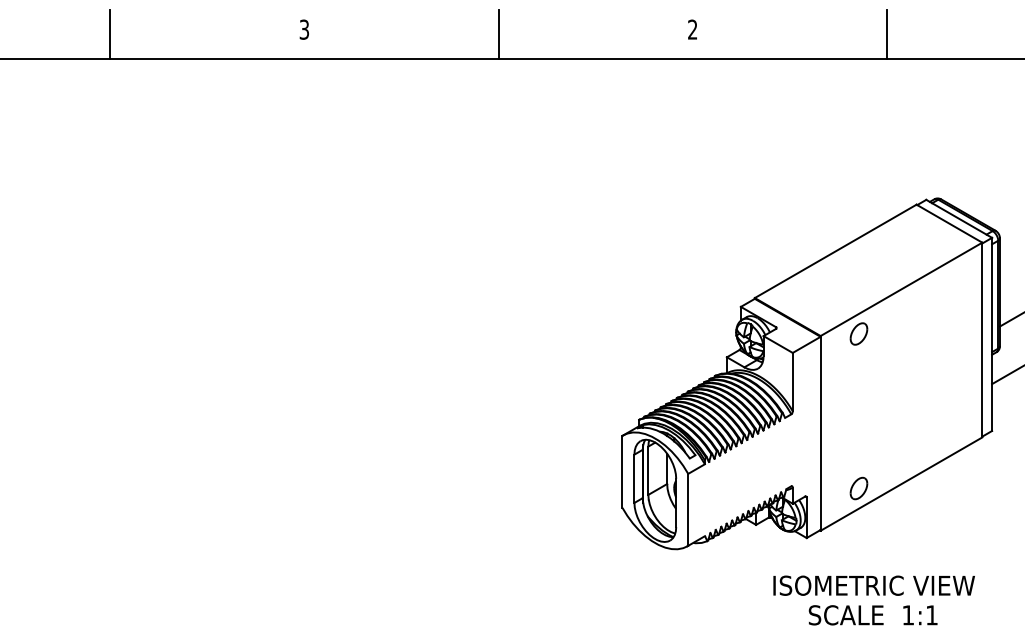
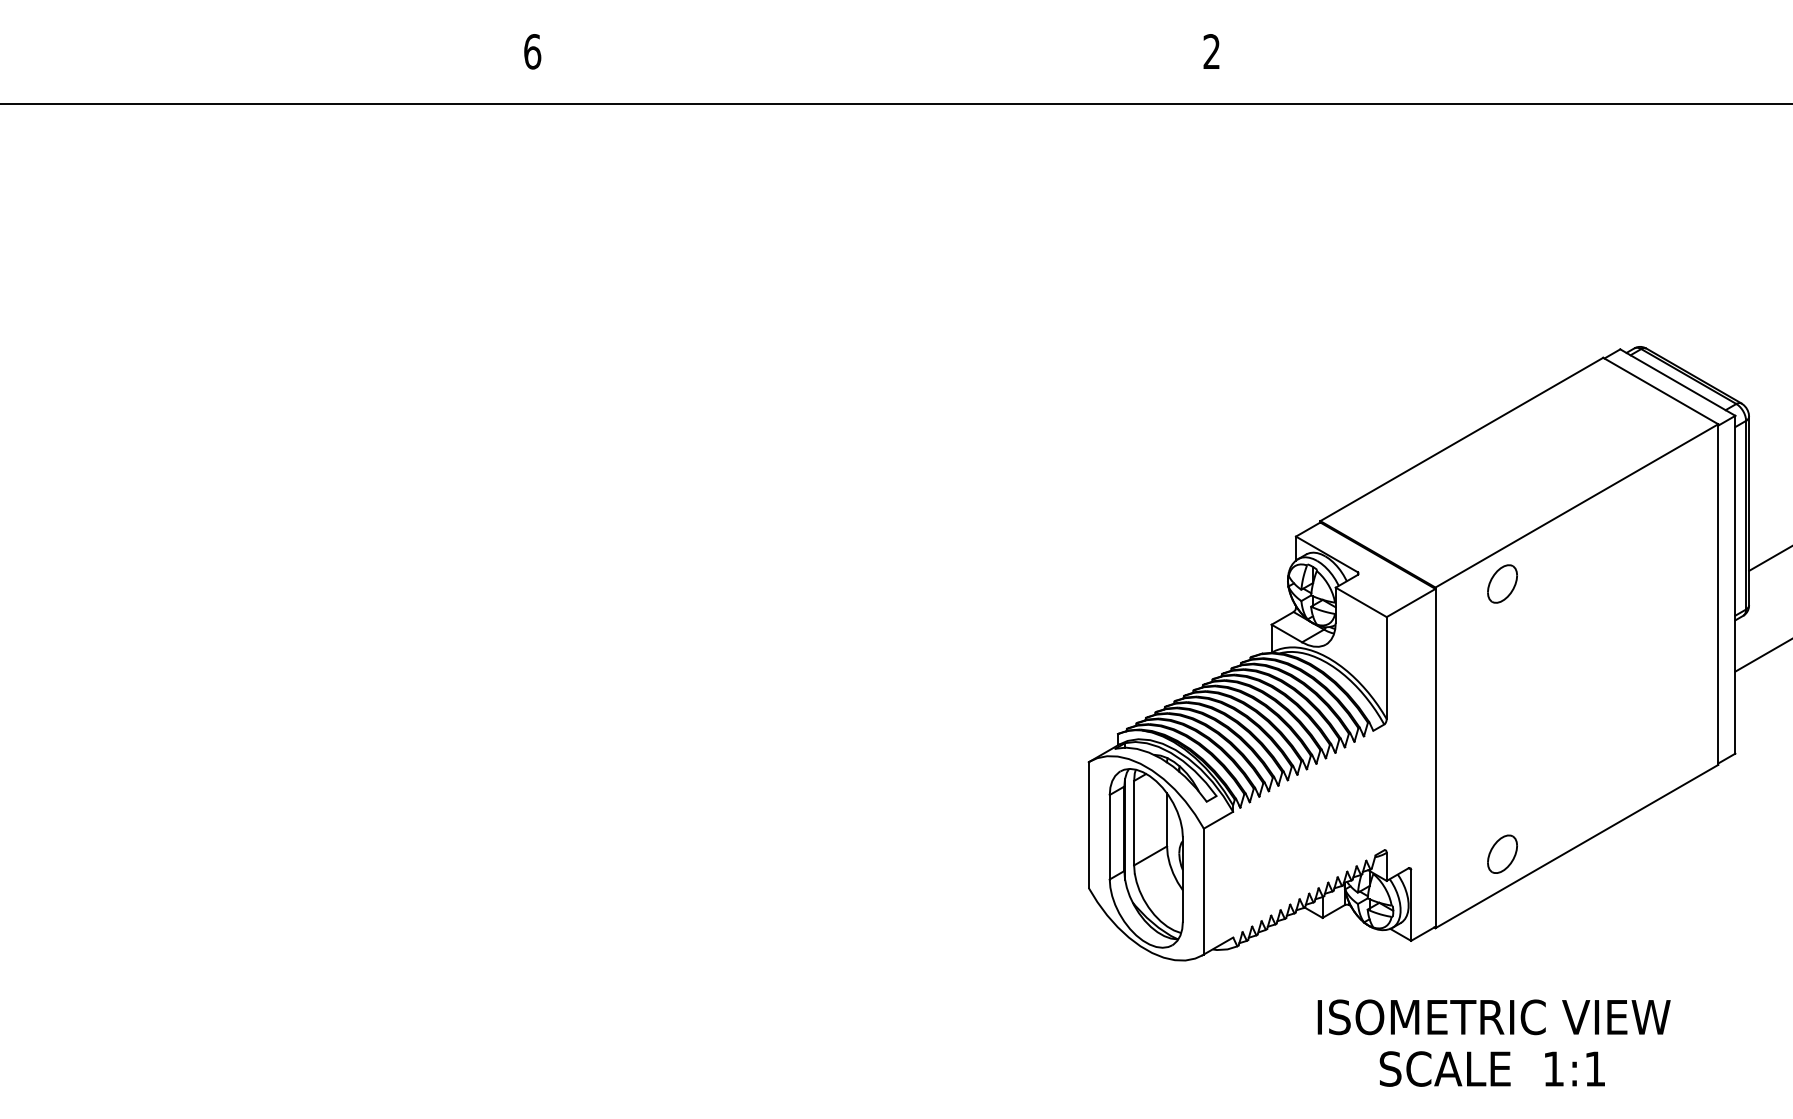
text: (304, 29) -> (532, 51), 3 -> 6
line: (110, 34) -> (193, 60), removed
line: (498, 34) -> (872, 60), removed
line: (887, 34) -> (1552, 60), removed
text: (873, 600) -> (1492, 1043), moved

